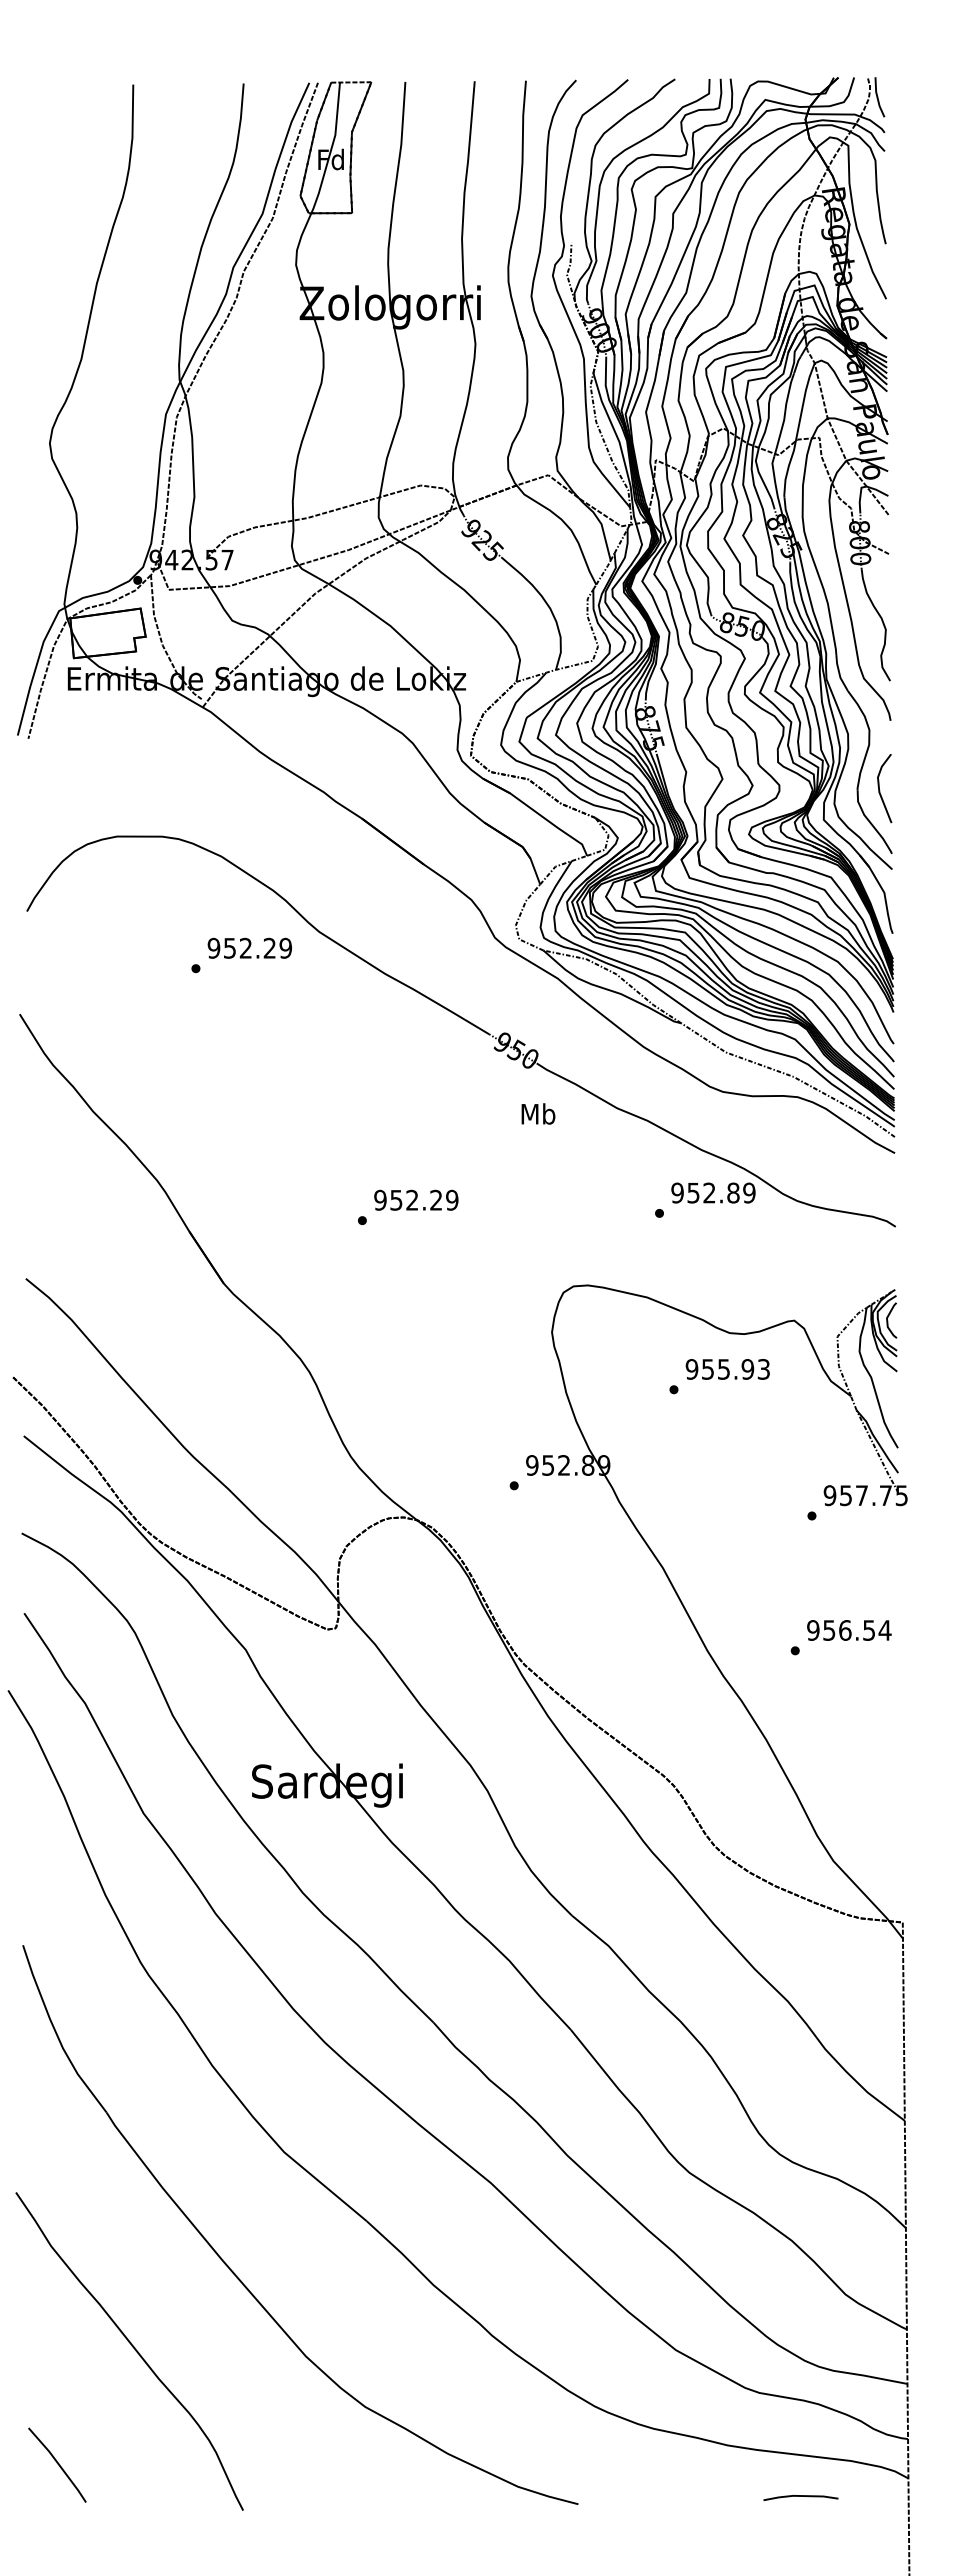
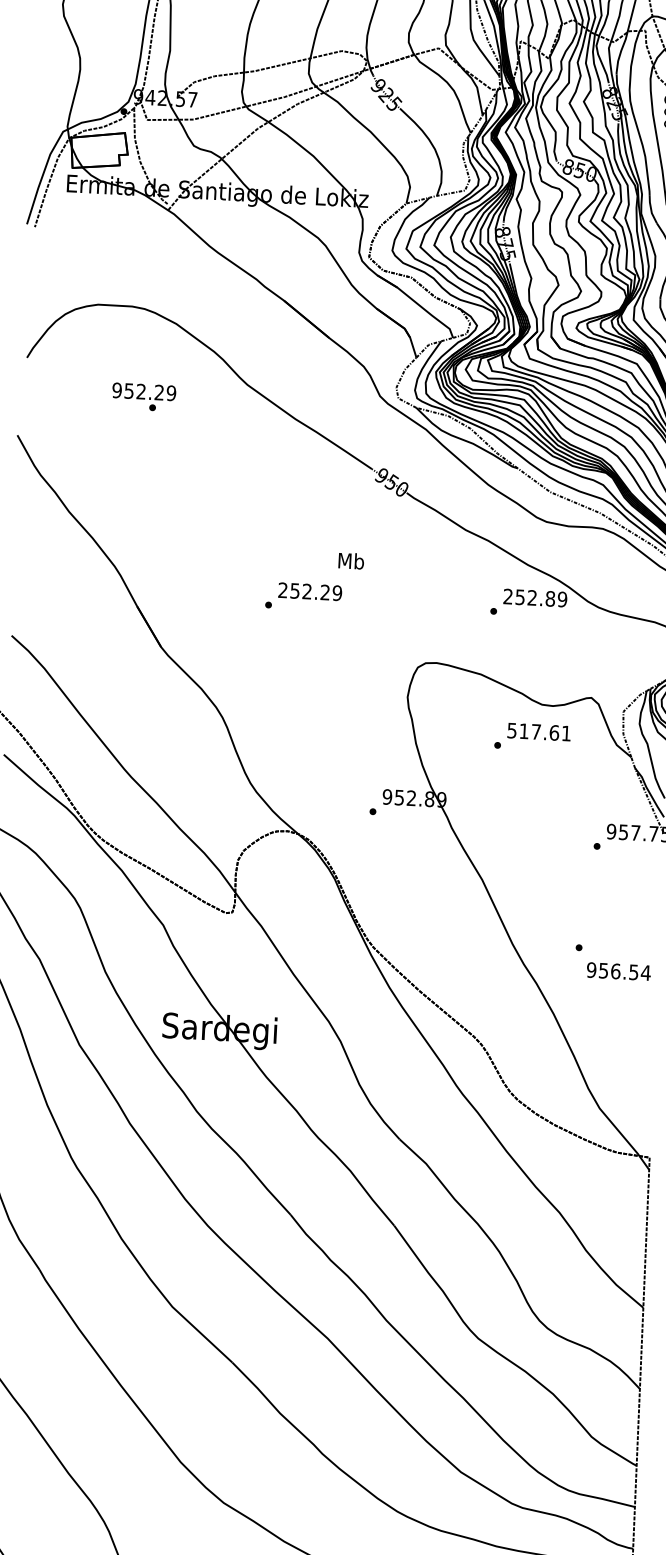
text: (249, 947) -> (144, 391), moved
text: (538, 1113) -> (351, 560), moved
text: (677, 1192) -> (508, 596), 952.89 -> 252.89
text: (380, 1200) -> (283, 590), 952.29 -> 252.29
text: (727, 1369) -> (538, 732), 955.93 -> 517.61
text: (849, 1630) -> (618, 971), moved

